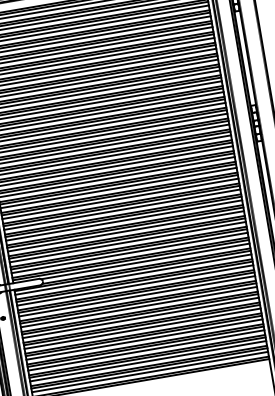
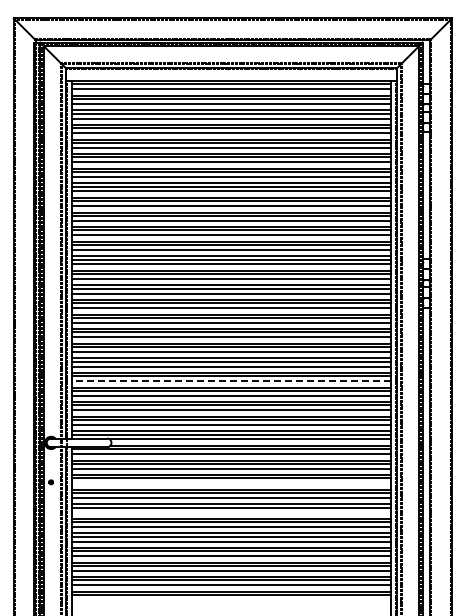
line: (123, 220) -> (230, 381), solid -> dashed
line: (137, 296) -> (231, 483), removed
line: (140, 317) -> (231, 512), removed

